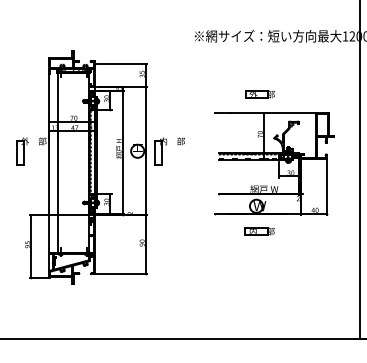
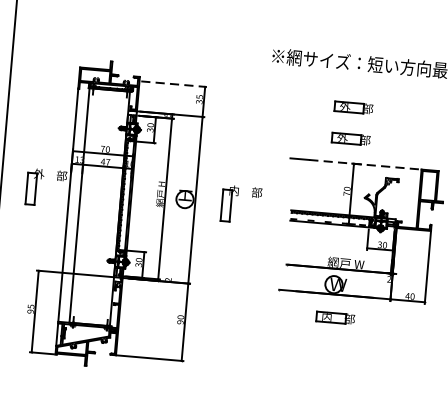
line: (122, 64) -> (174, 84), solid -> dashed
part: (259, 70) -> (353, 107), added
line: (273, 113) -> (366, 165), solid -> dashed
part: (166, 145) -> (237, 196), moved

